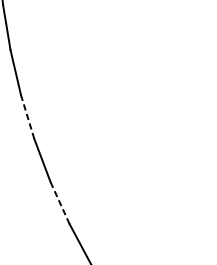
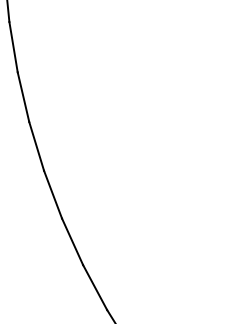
line: (27, 116) -> (36, 145), dashed -> solid
line: (60, 202) -> (72, 241), dashed -> solid

